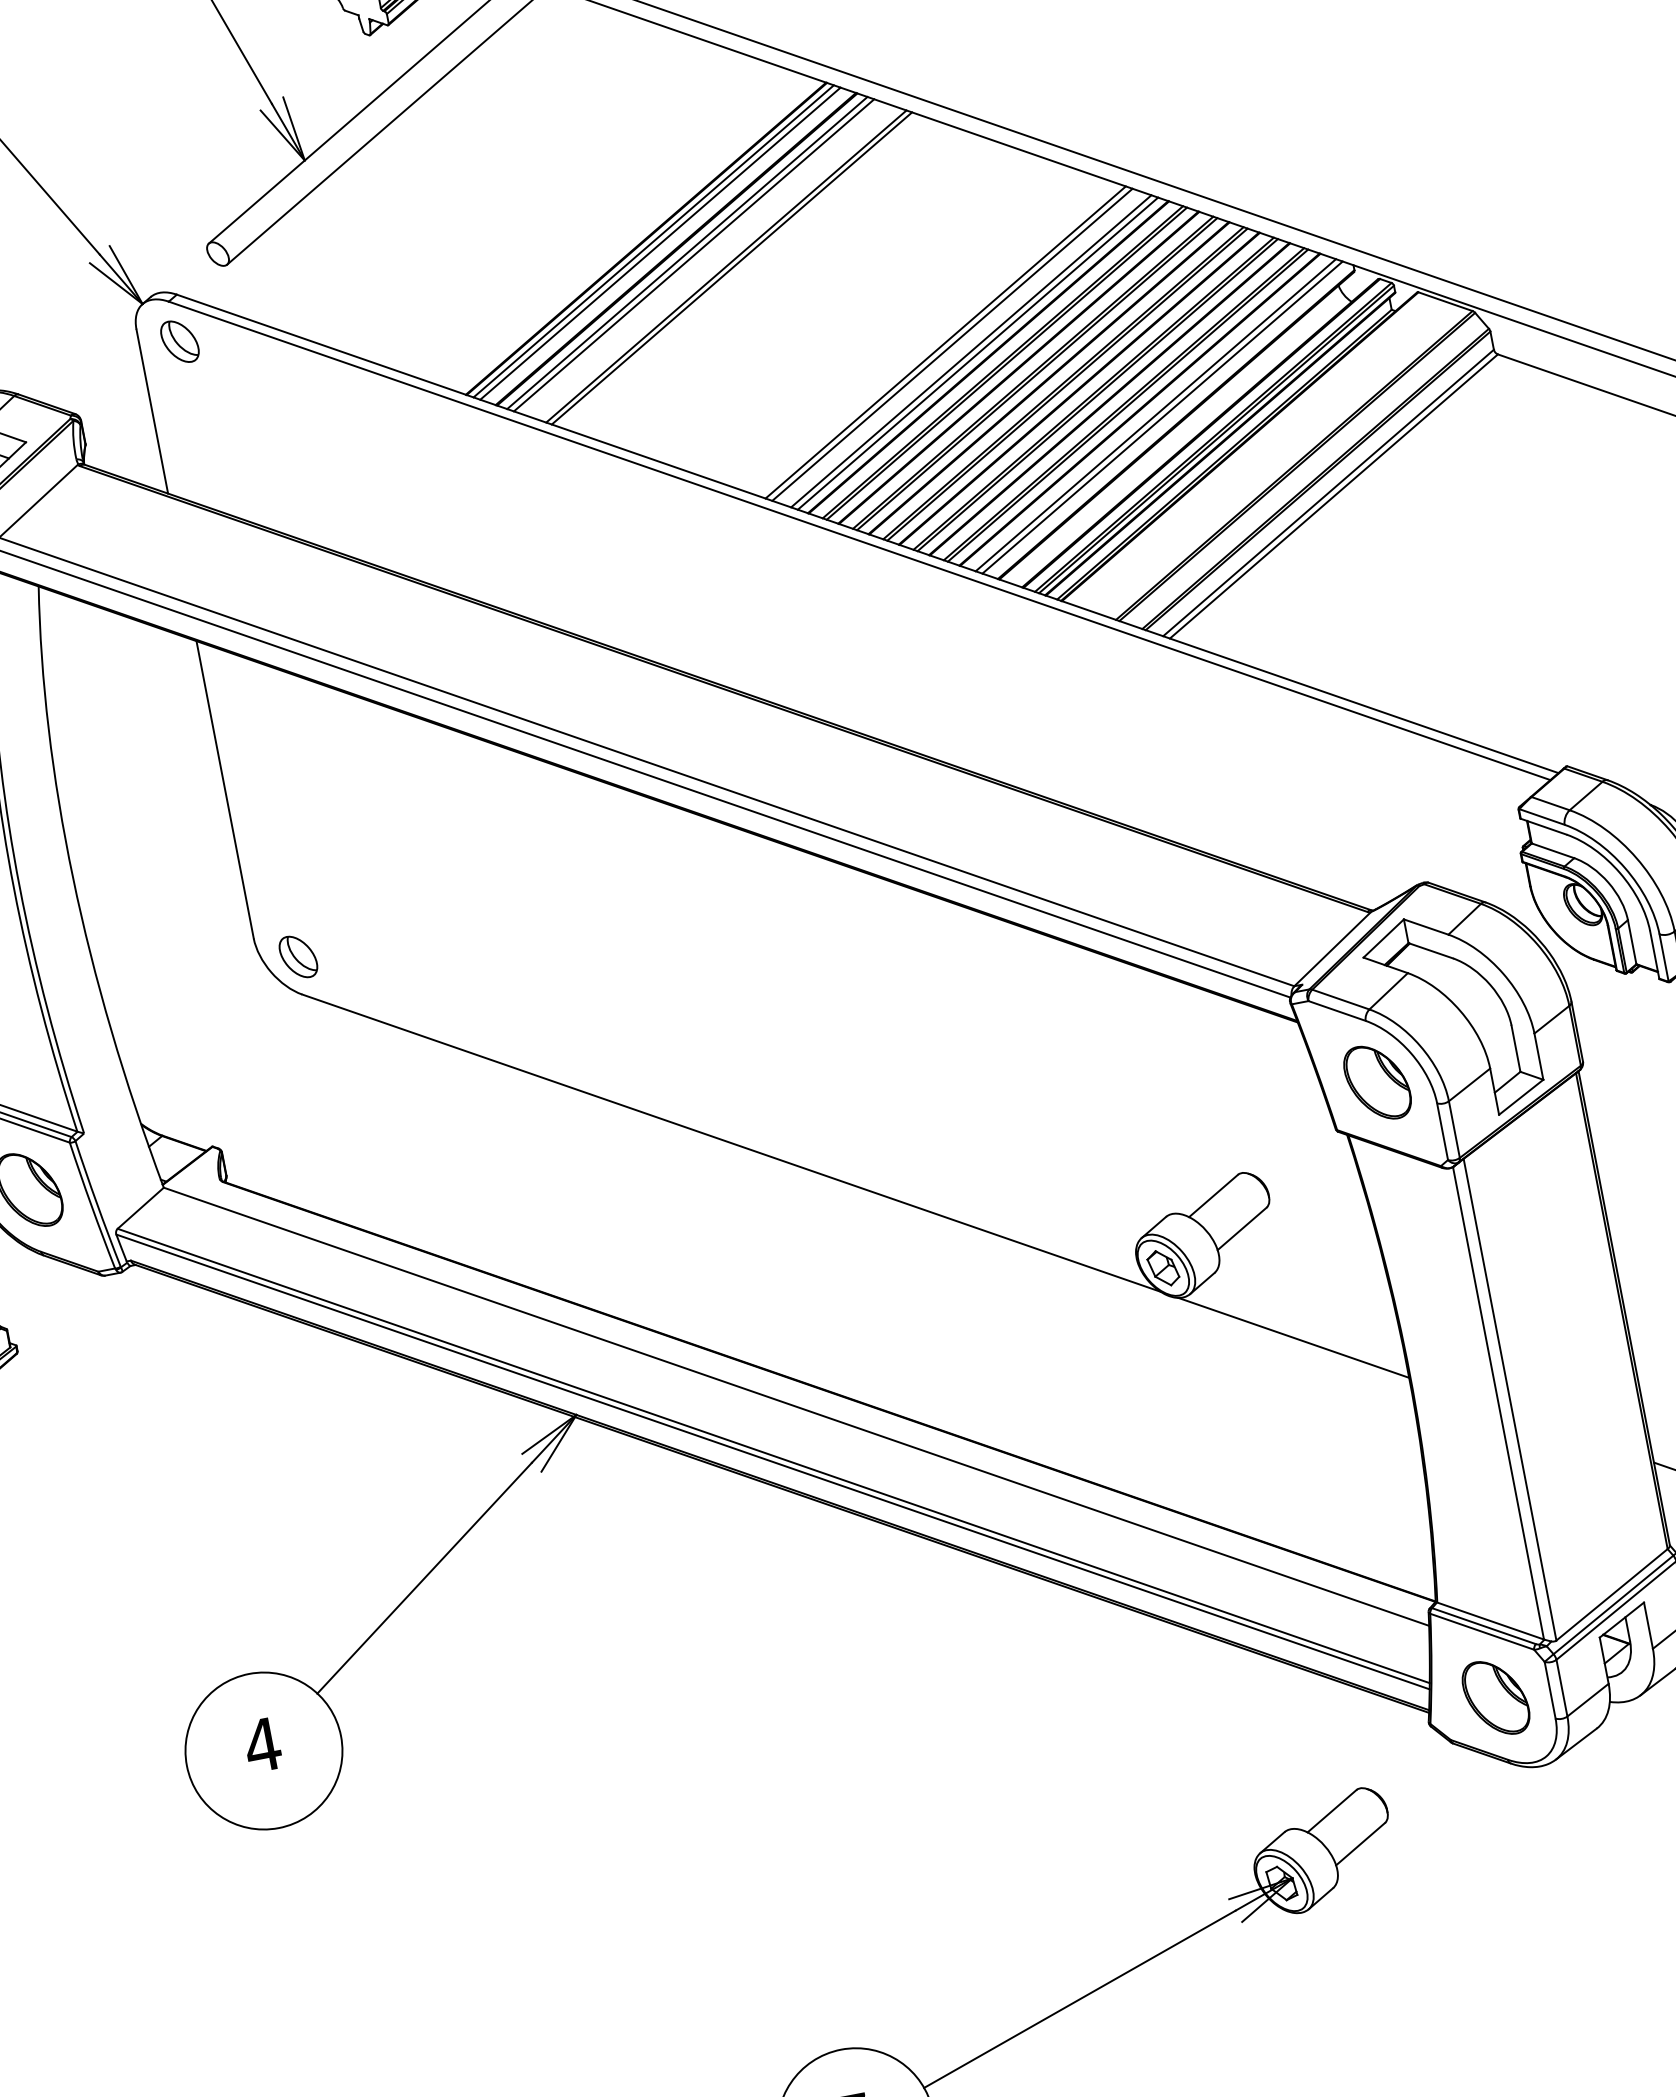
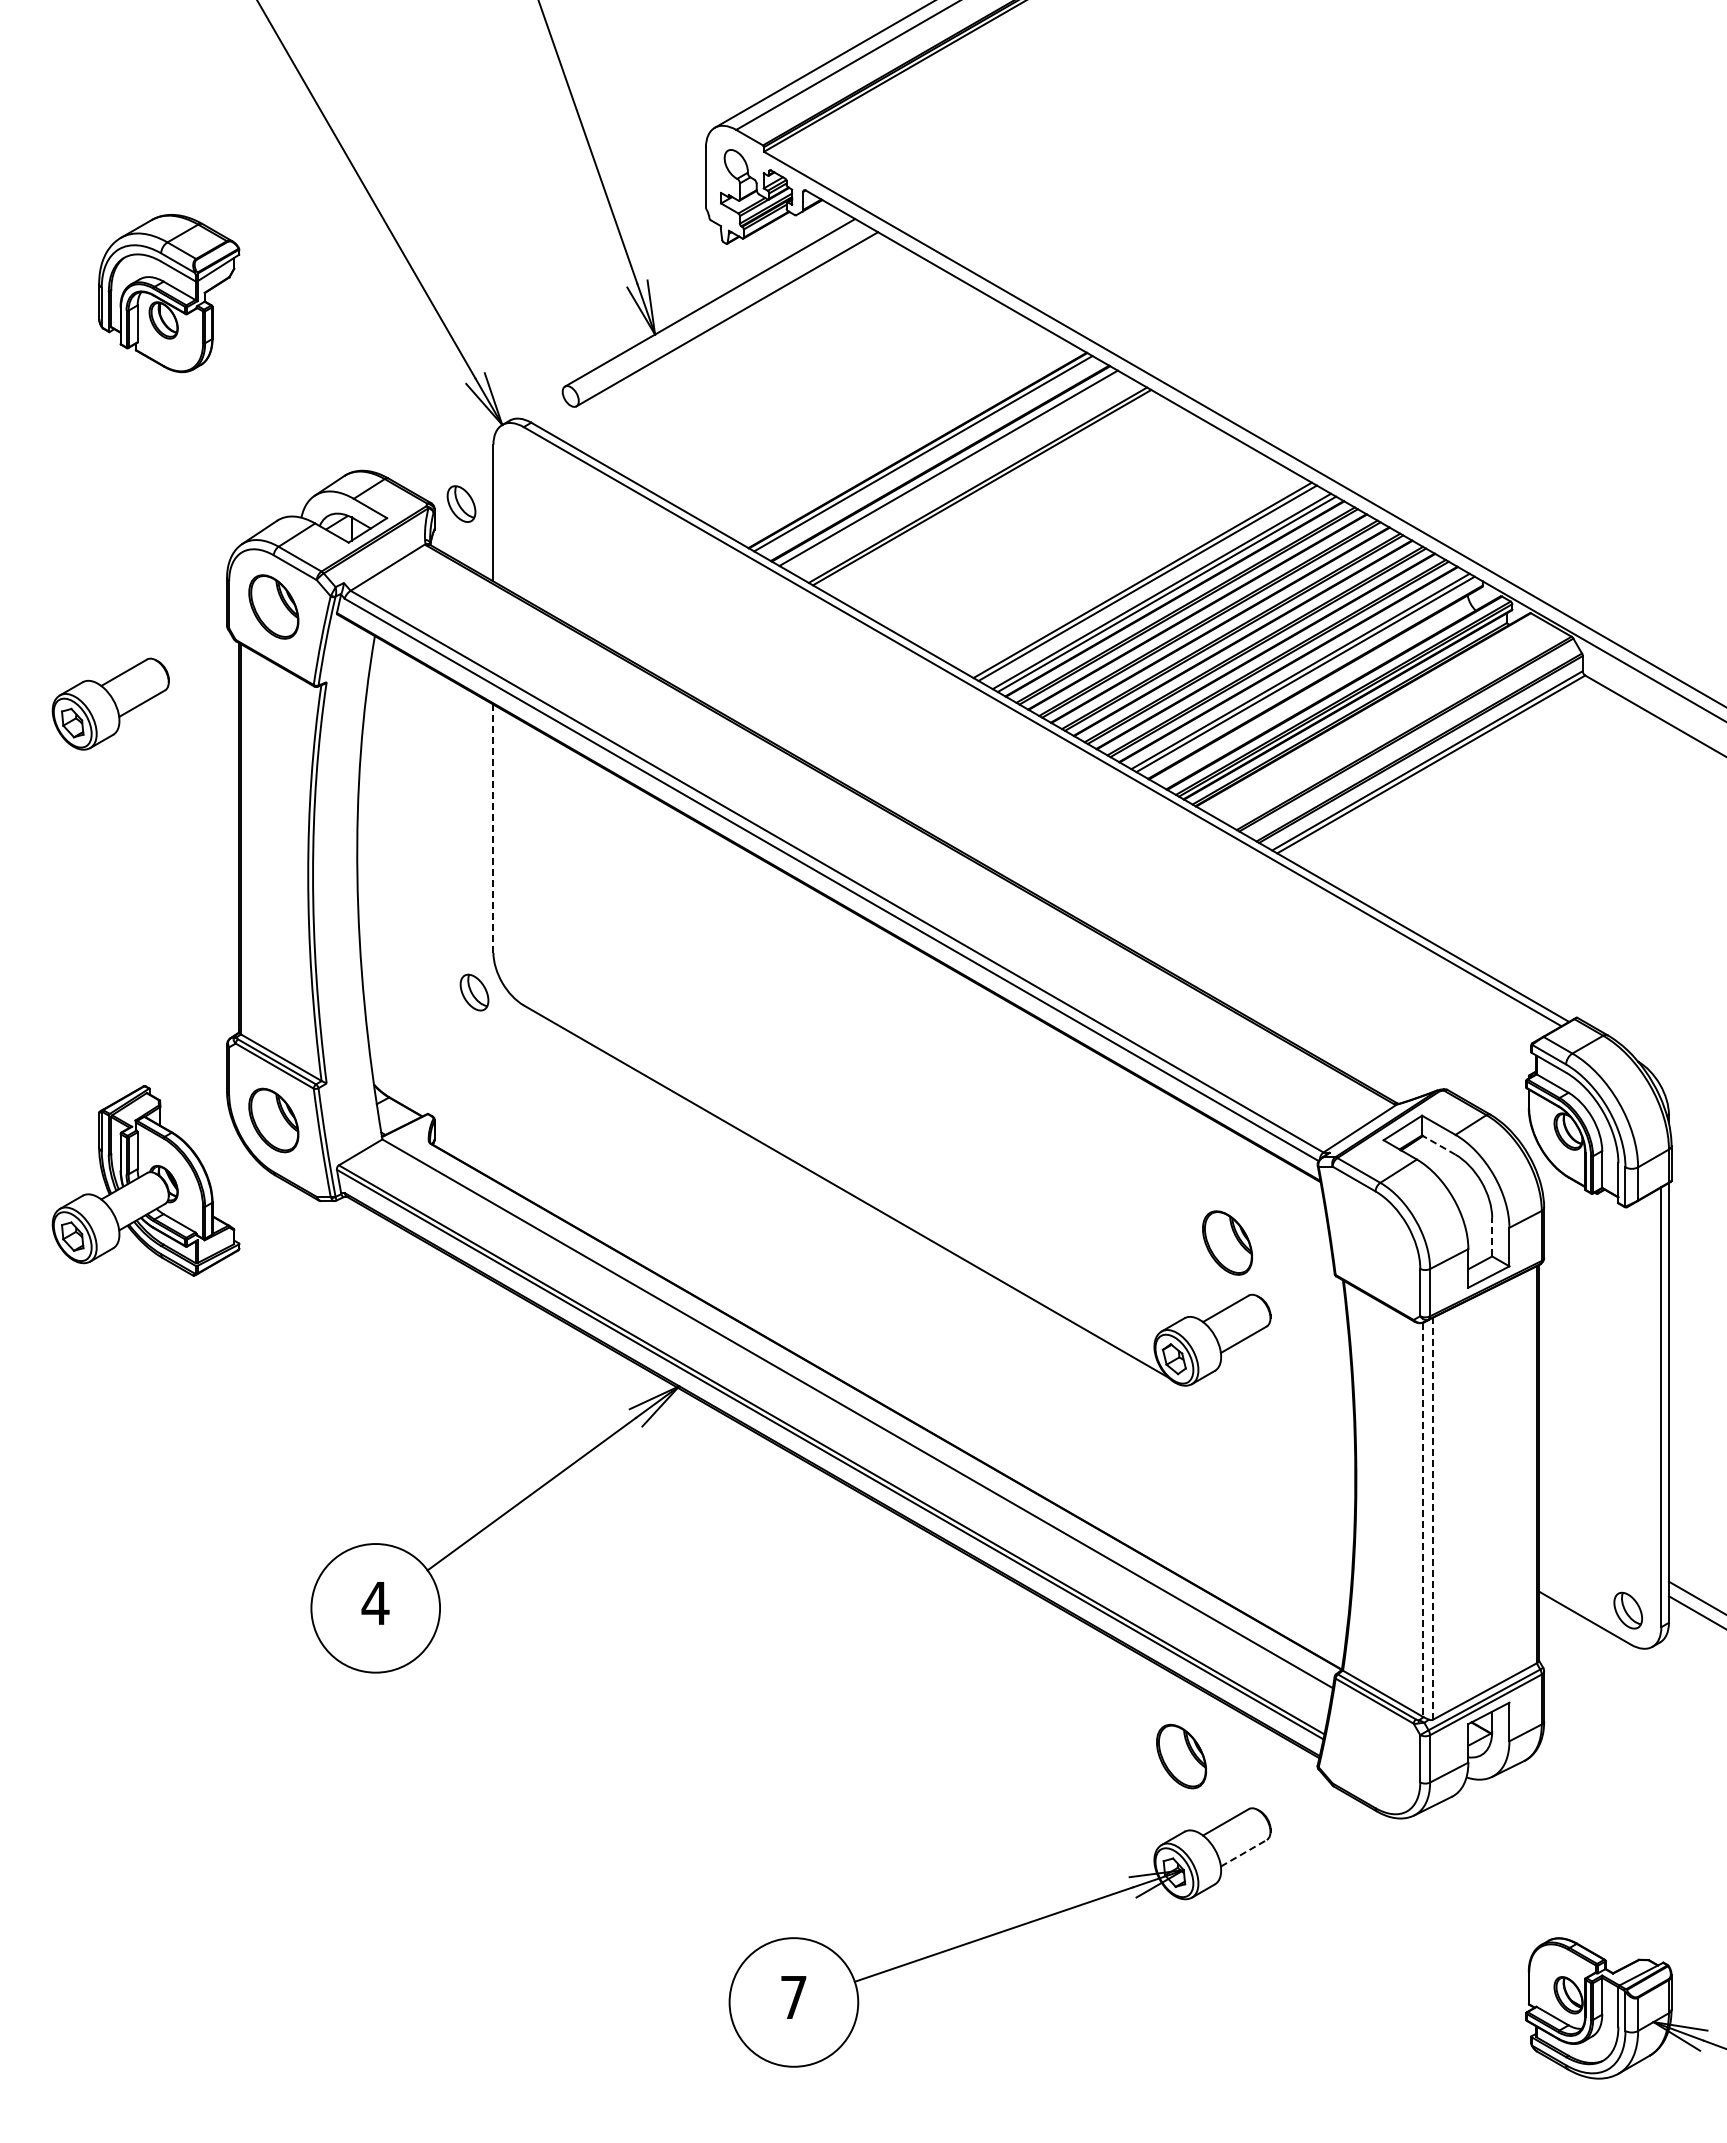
line: (660, 243) -> (928, 456), removed
line: (693, 254) -> (953, 470), removed
part: (179, 341) -> (461, 503), moved
line: (225, 789) -> (493, 828), solid -> dashed
line: (1430, 950) -> (1438, 1144), solid -> dashed
part: (298, 956) -> (474, 992), moved
line: (1516, 1047) -> (1492, 1236), solid -> dashed
part: (1377, 1082) -> (1227, 1242), moved
line: (1293, 1337) -> (1268, 1435), removed
line: (1510, 1399) -> (1433, 1518), solid -> dashed
line: (1499, 1404) -> (1423, 1520), solid -> dashed
part: (1495, 1697) -> (1181, 1756), moved
line: (1361, 1844) -> (1244, 1853), solid -> dashed

